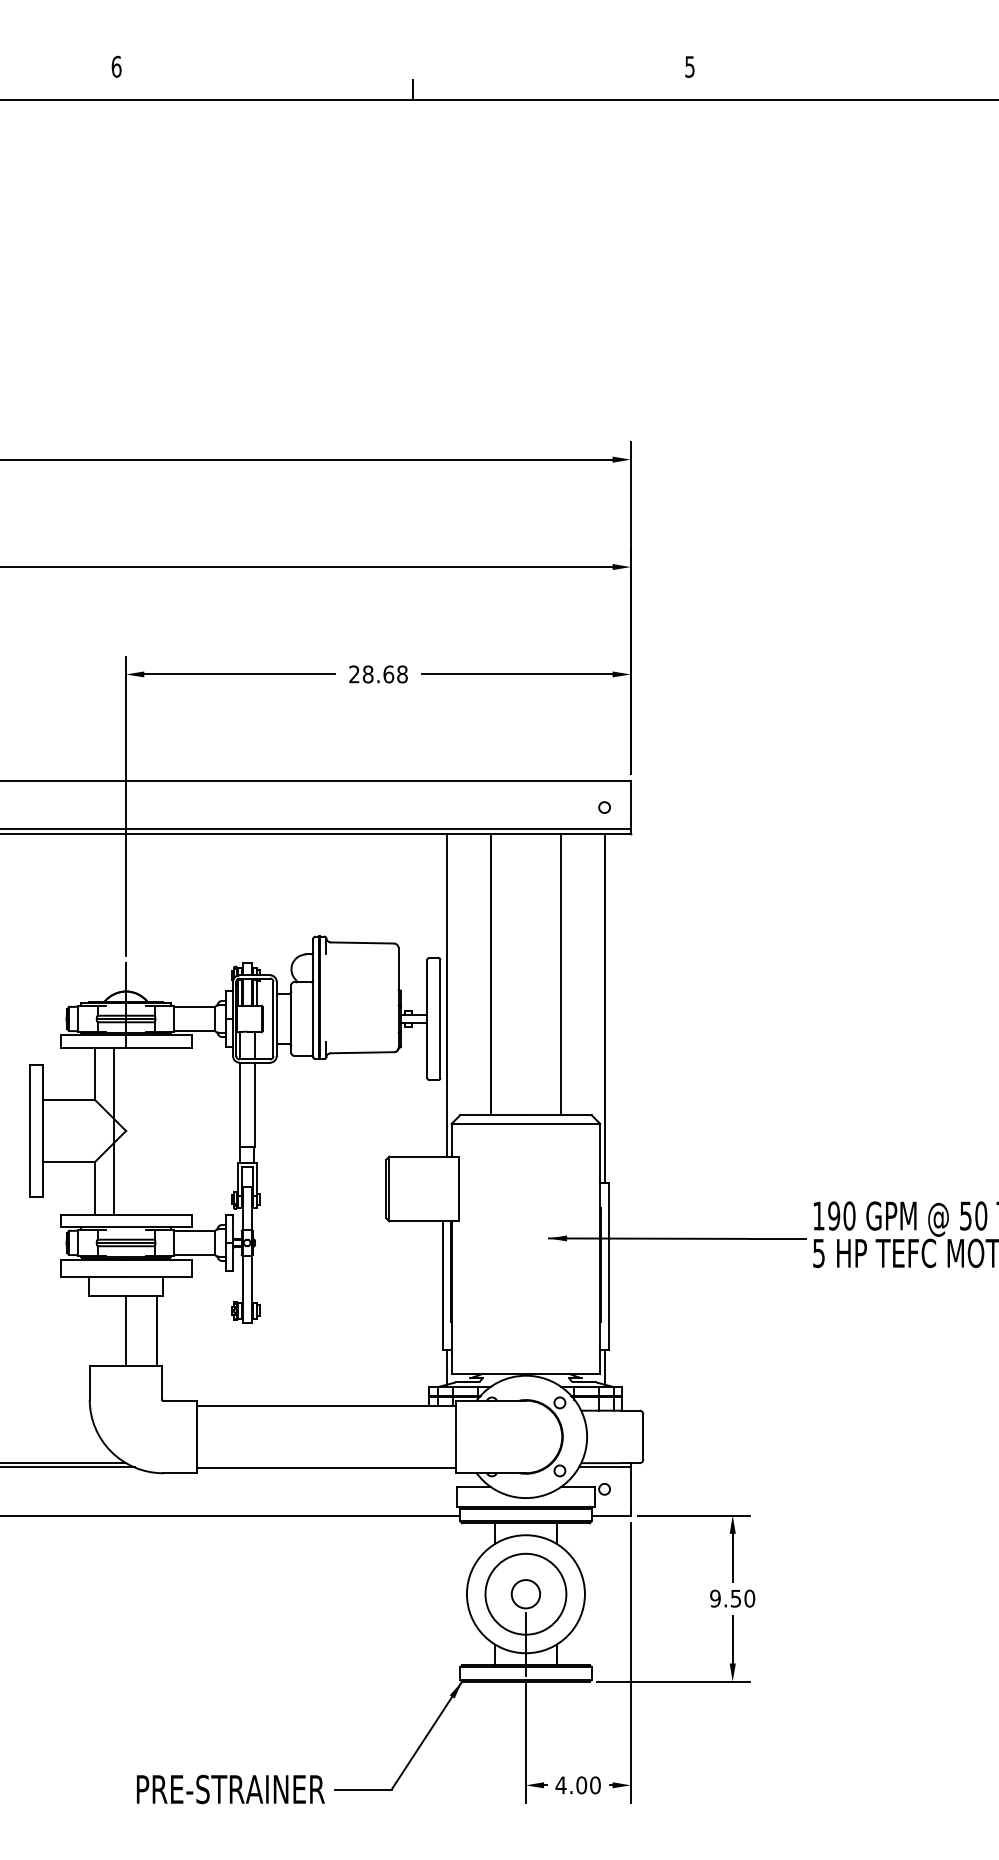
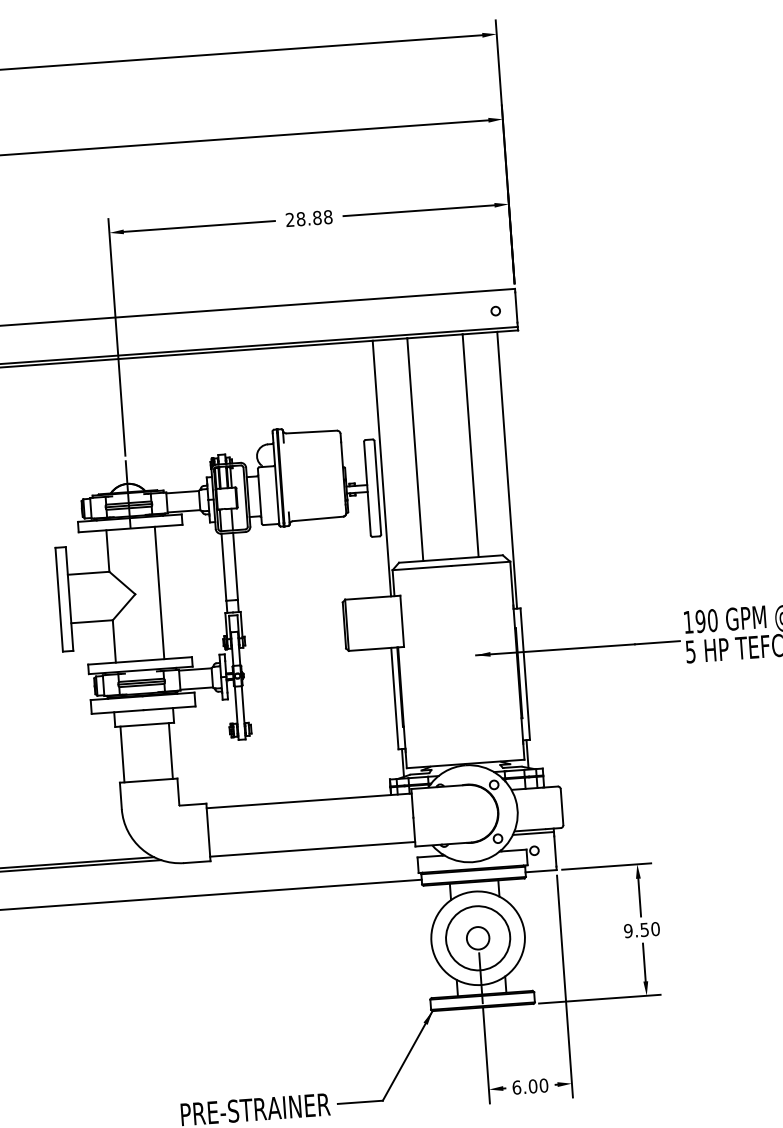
text: (388, 674) -> (317, 218), 28.68 -> 28.88
line: (113, 1131) -> (159, 592), moved
line: (126, 1330) -> (122, 753), moved
text: (560, 1785) -> (516, 1087), 4.00 -> 6.00

